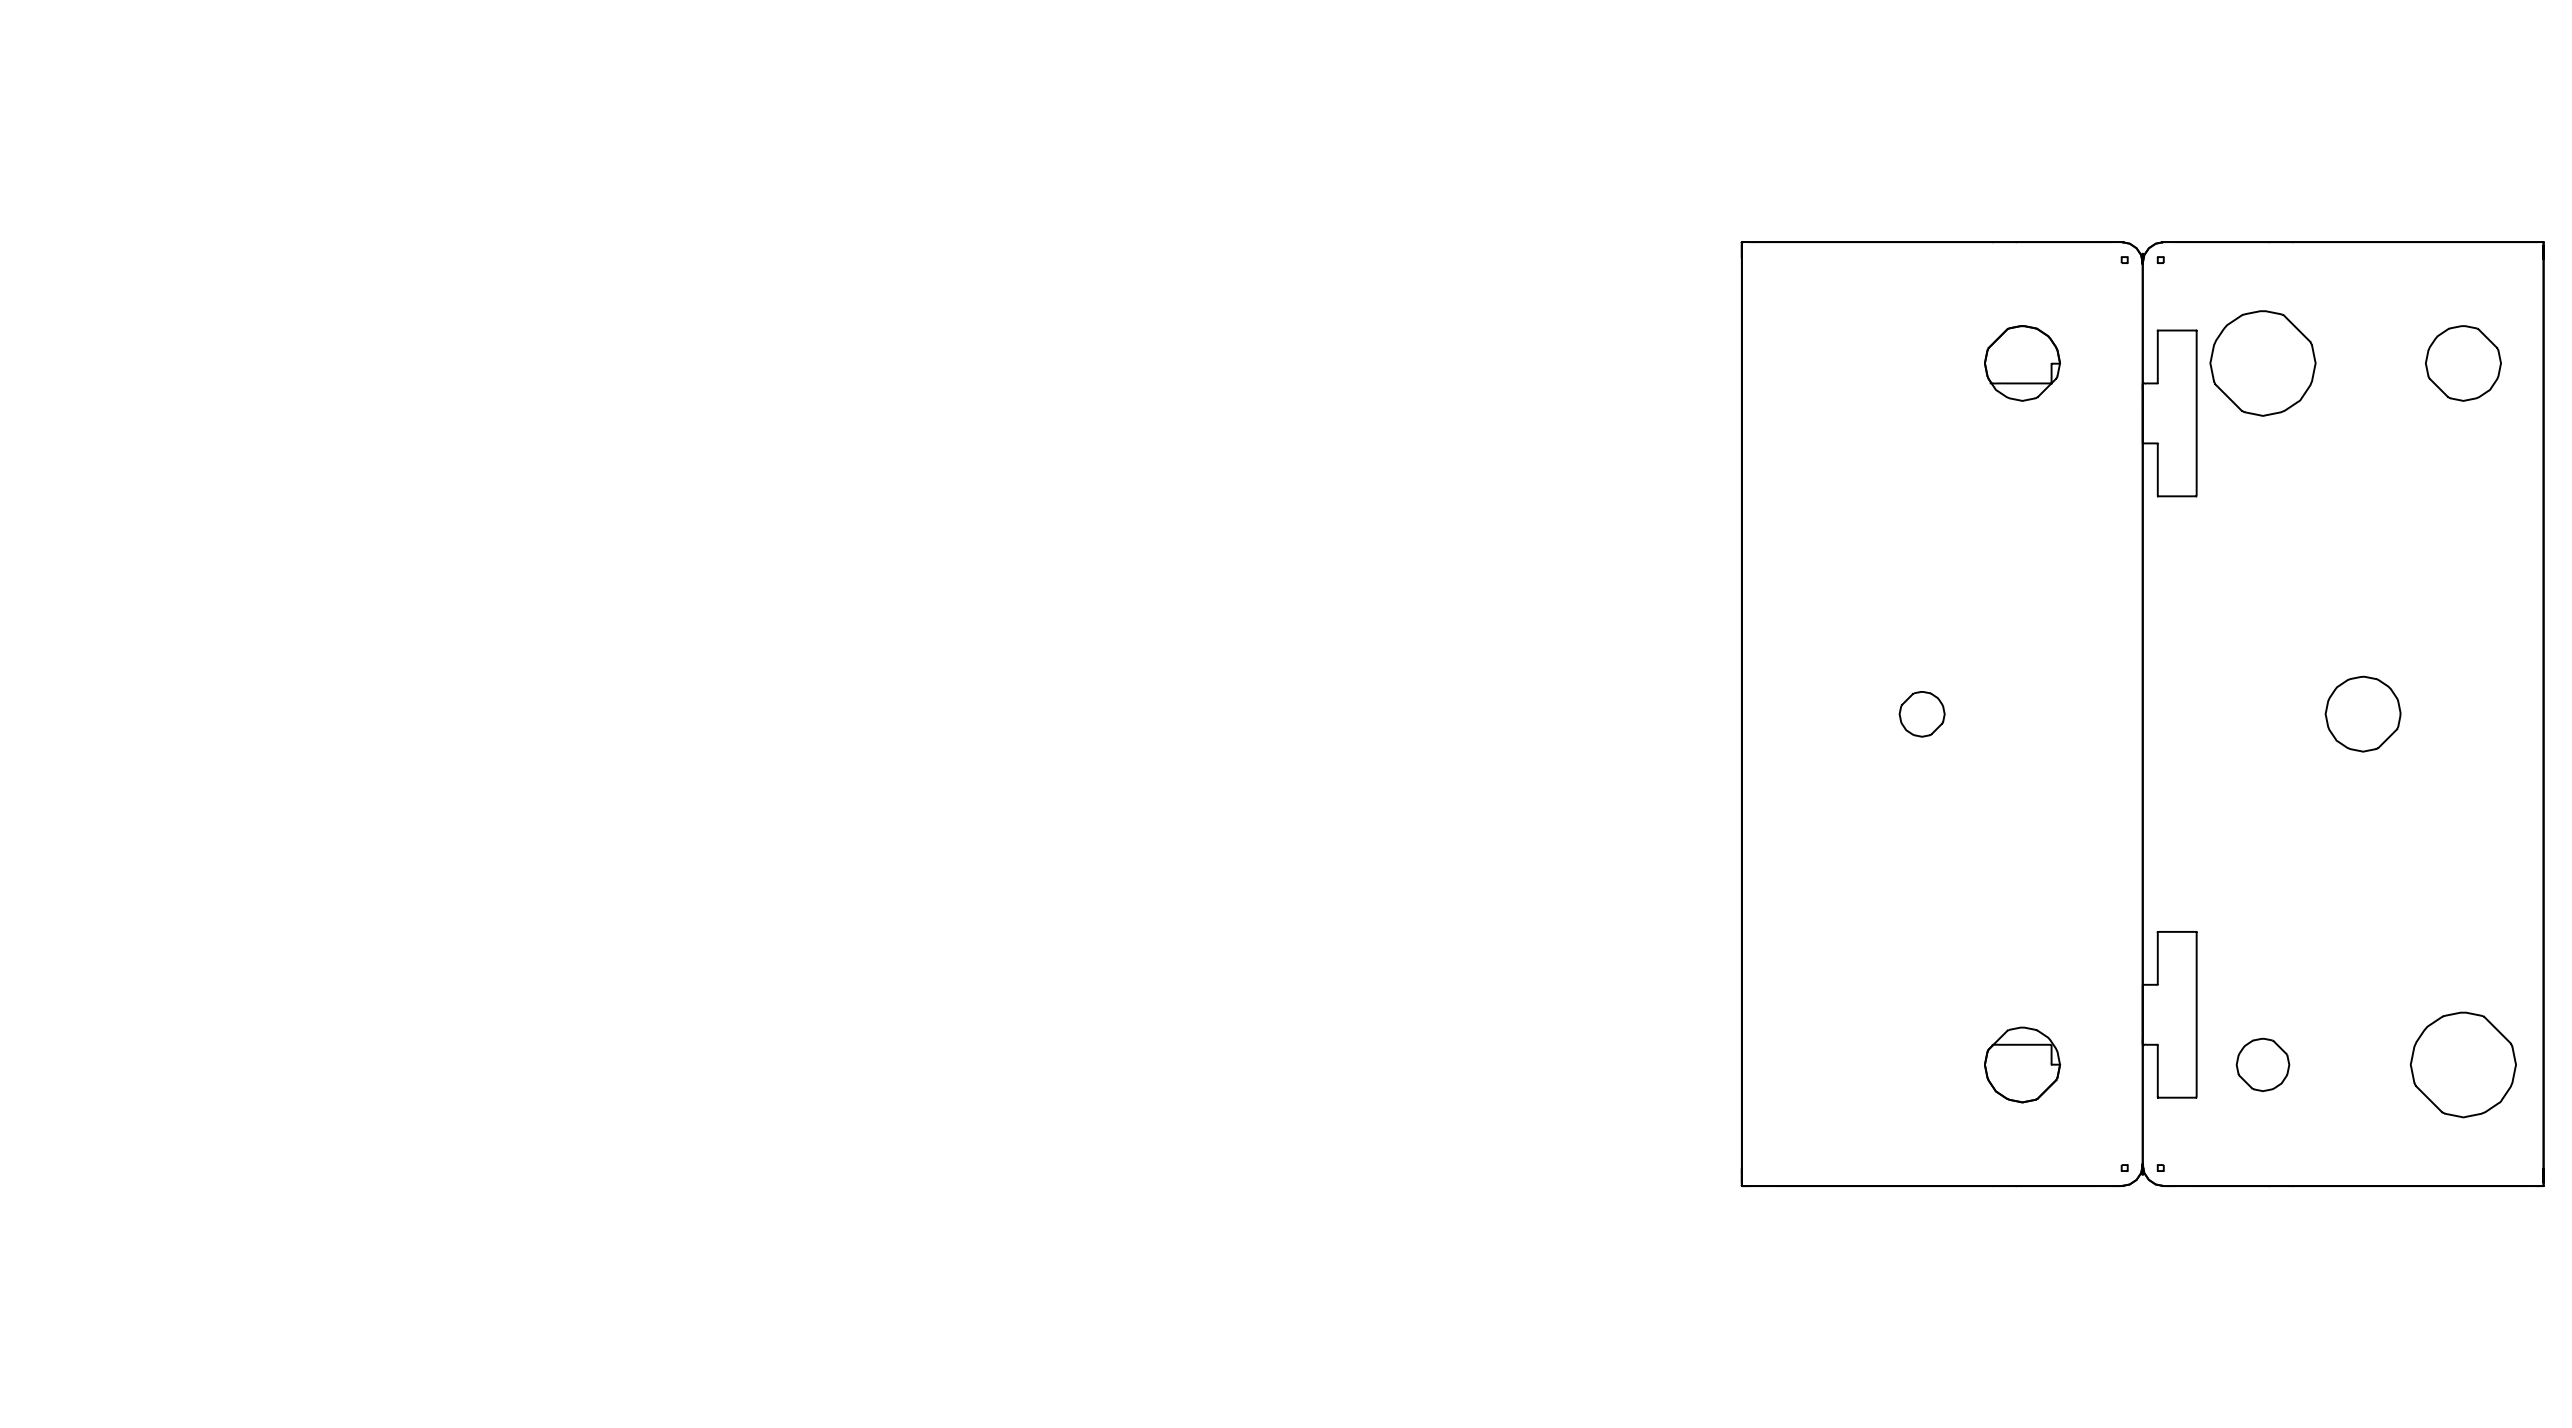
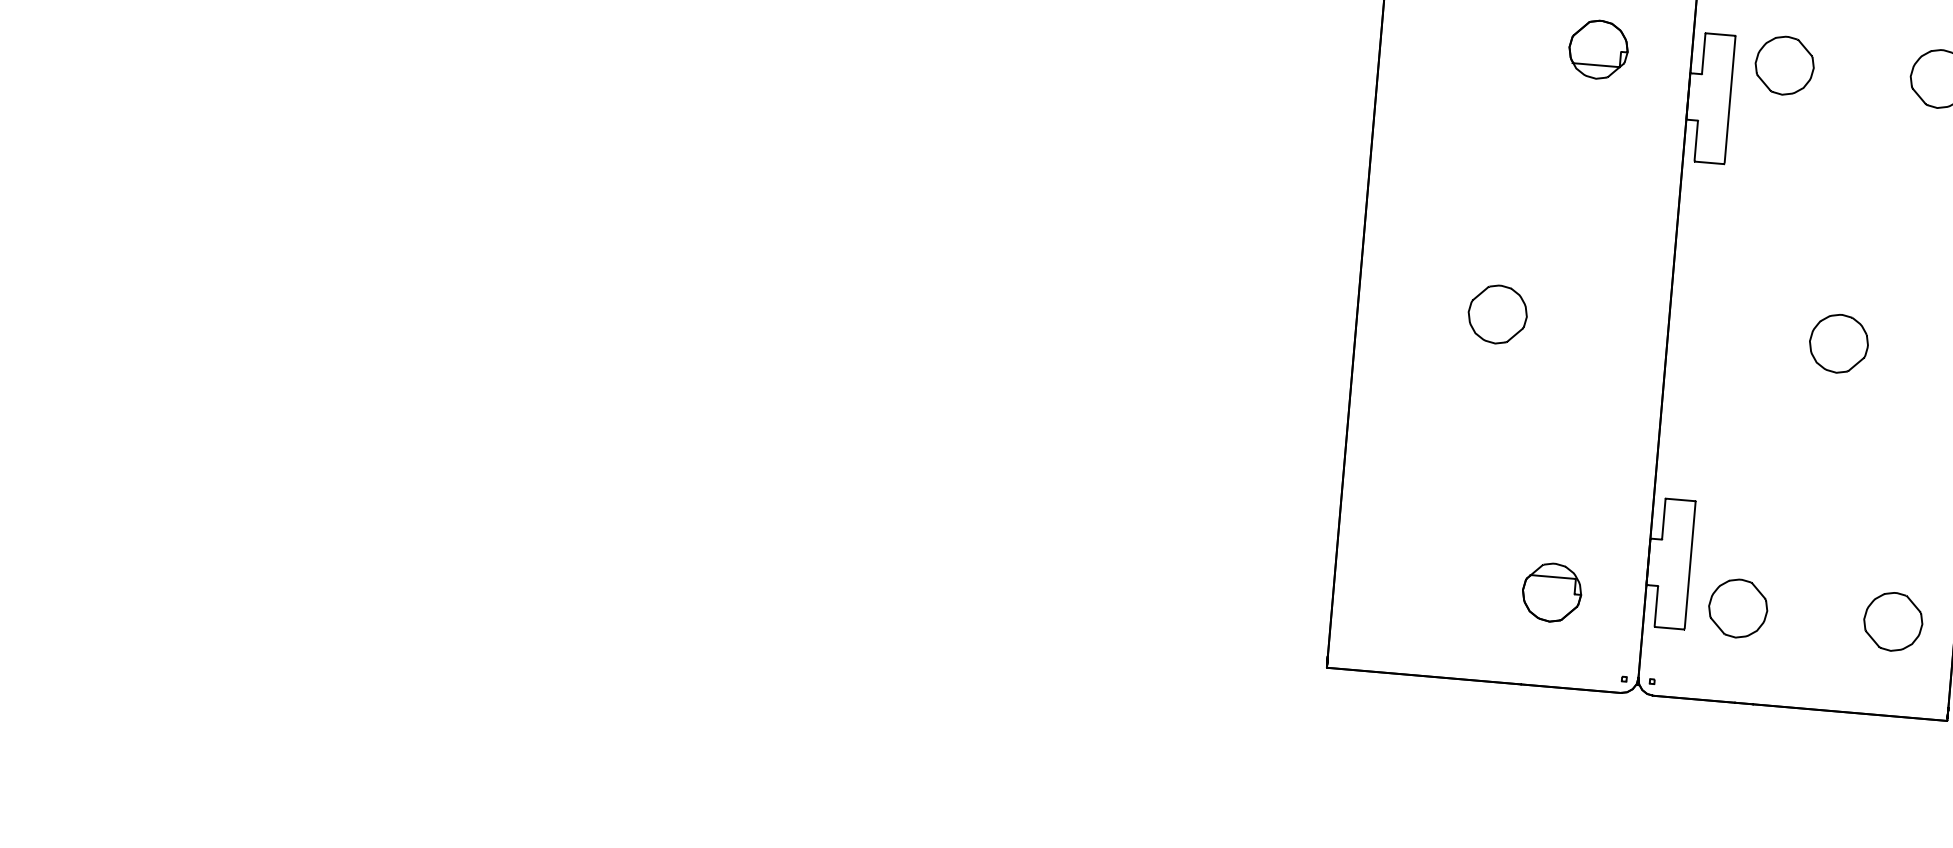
part: (2262, 363) -> (1784, 65), size x0.71
part: (1921, 714) -> (1497, 314), size x1.67
part: (2262, 1064) -> (1737, 608), size x1.43
part: (2463, 1064) -> (1893, 621), size x0.71

